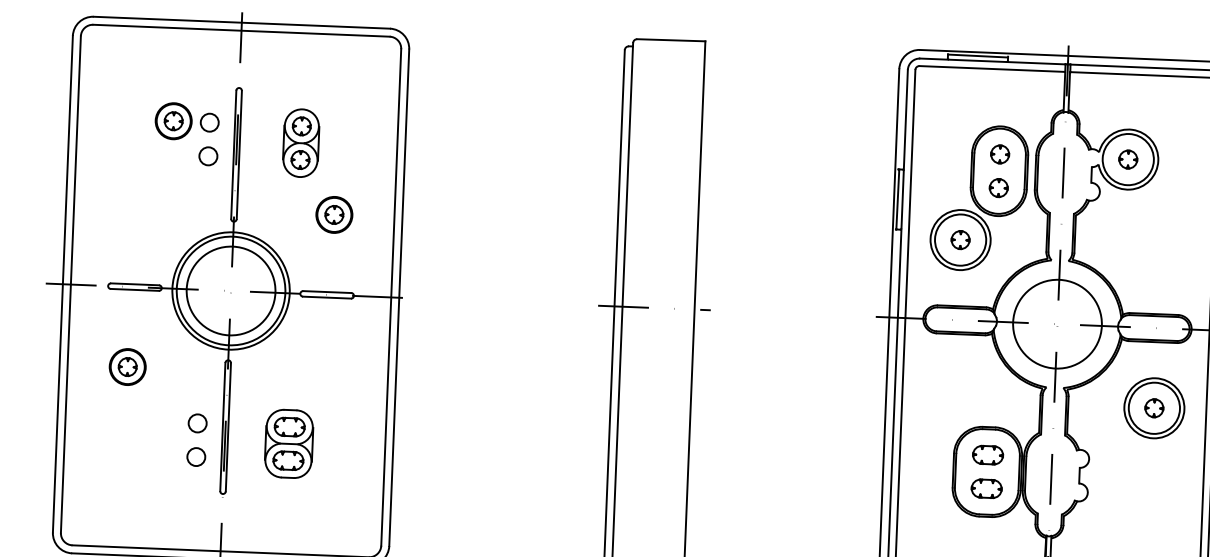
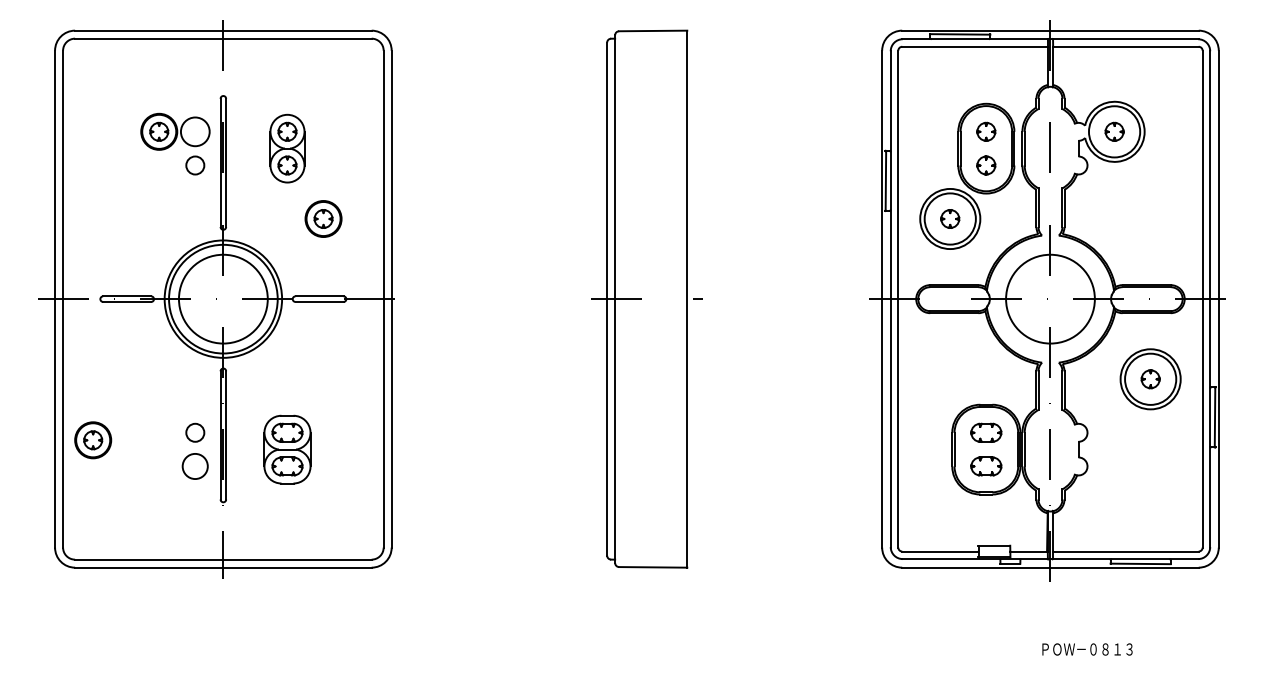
circle: (209, 122) -> (195, 131), size x1.6
part: (128, 367) -> (93, 440), moved
circle: (196, 457) -> (195, 466), size x1.4

